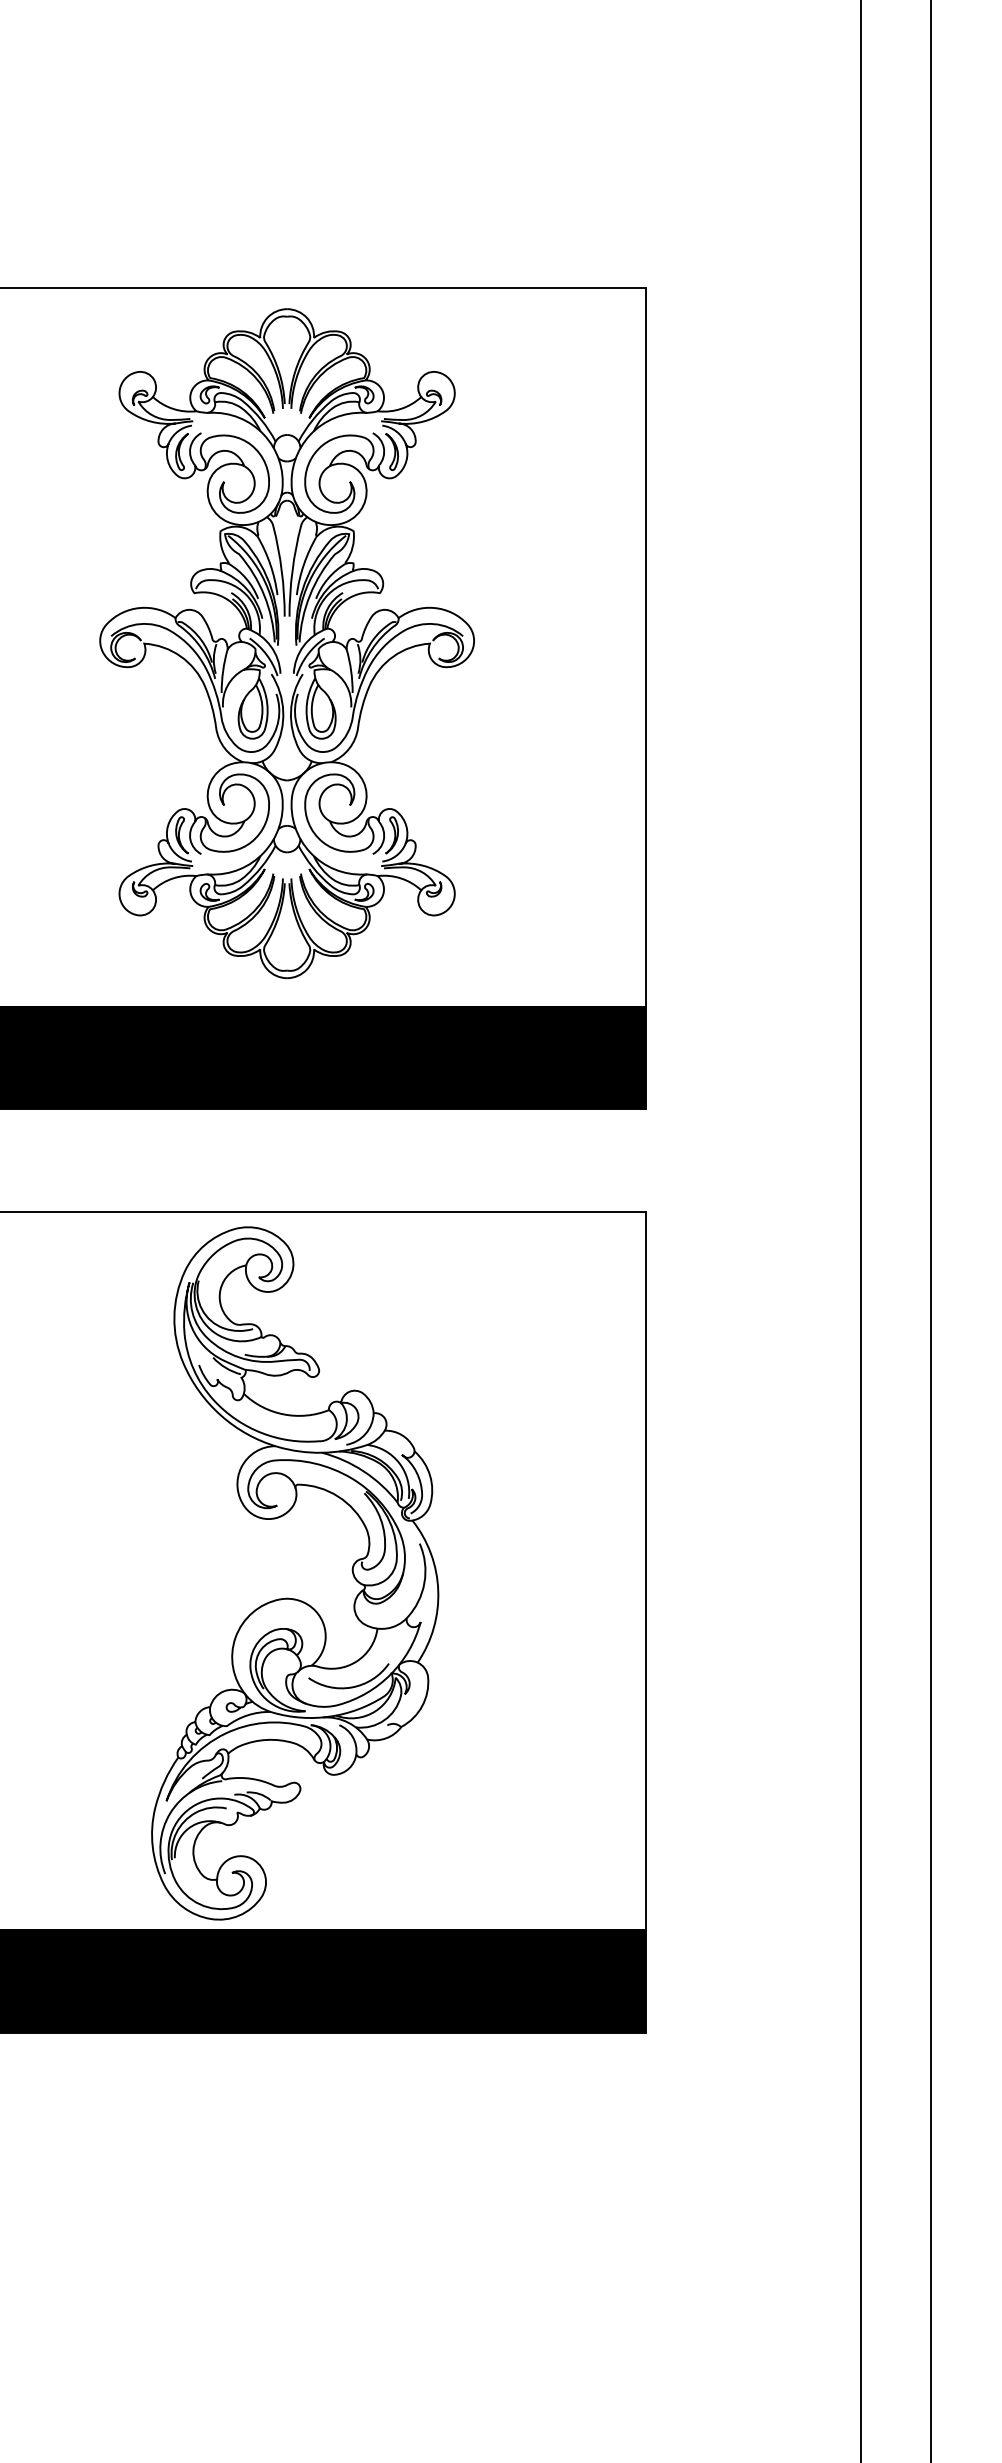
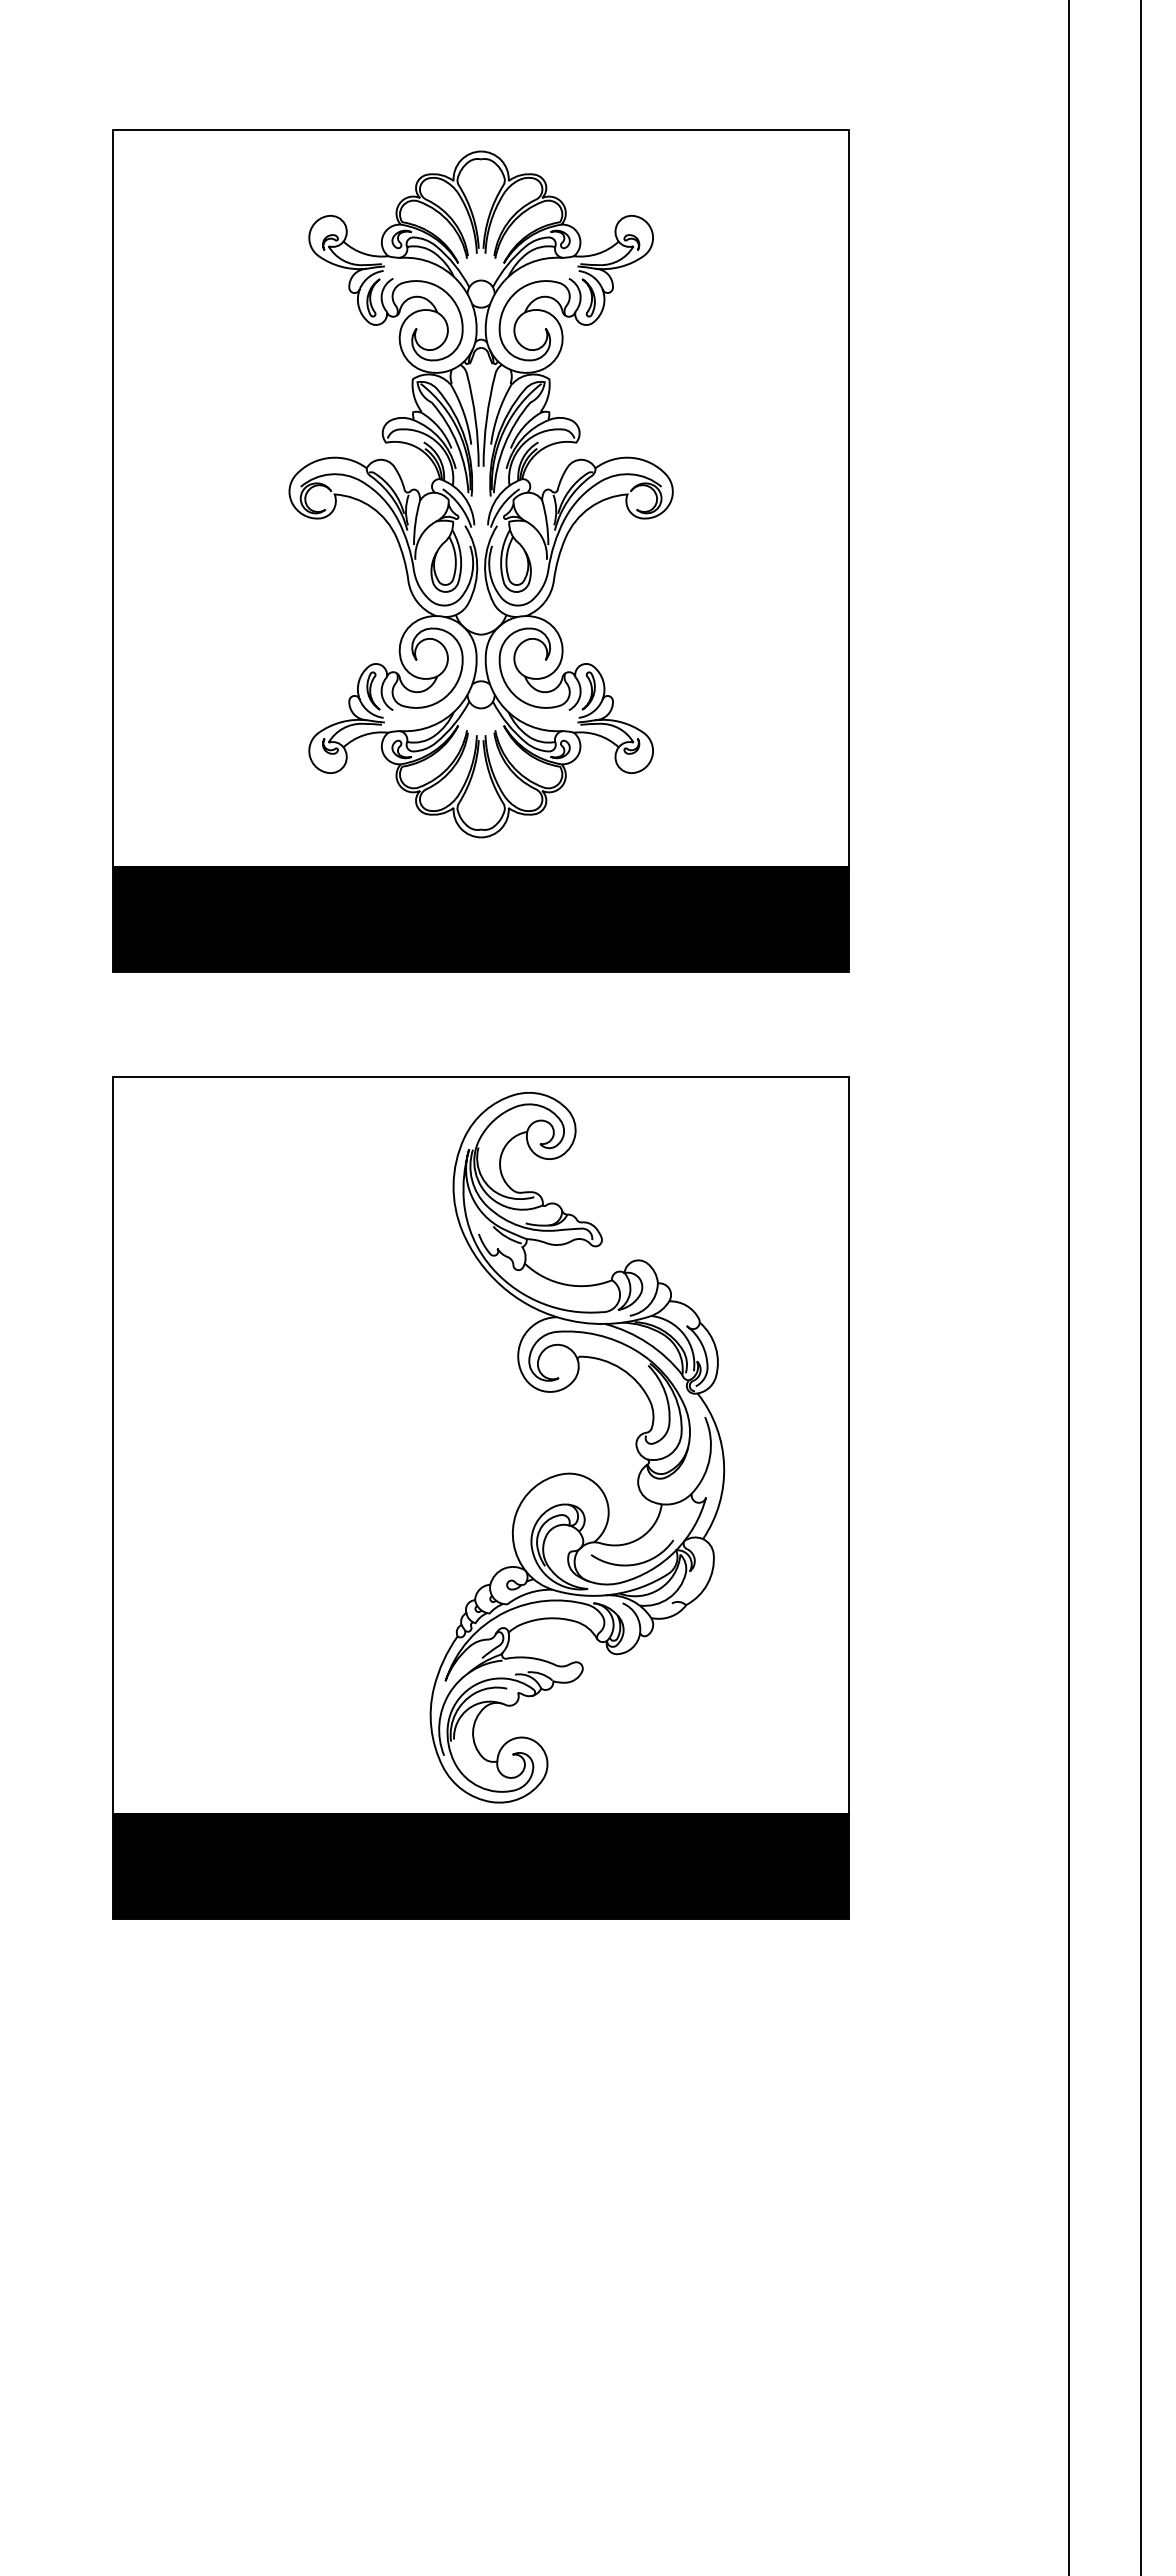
part: (290, 1597) -> (572, 1472), moved

